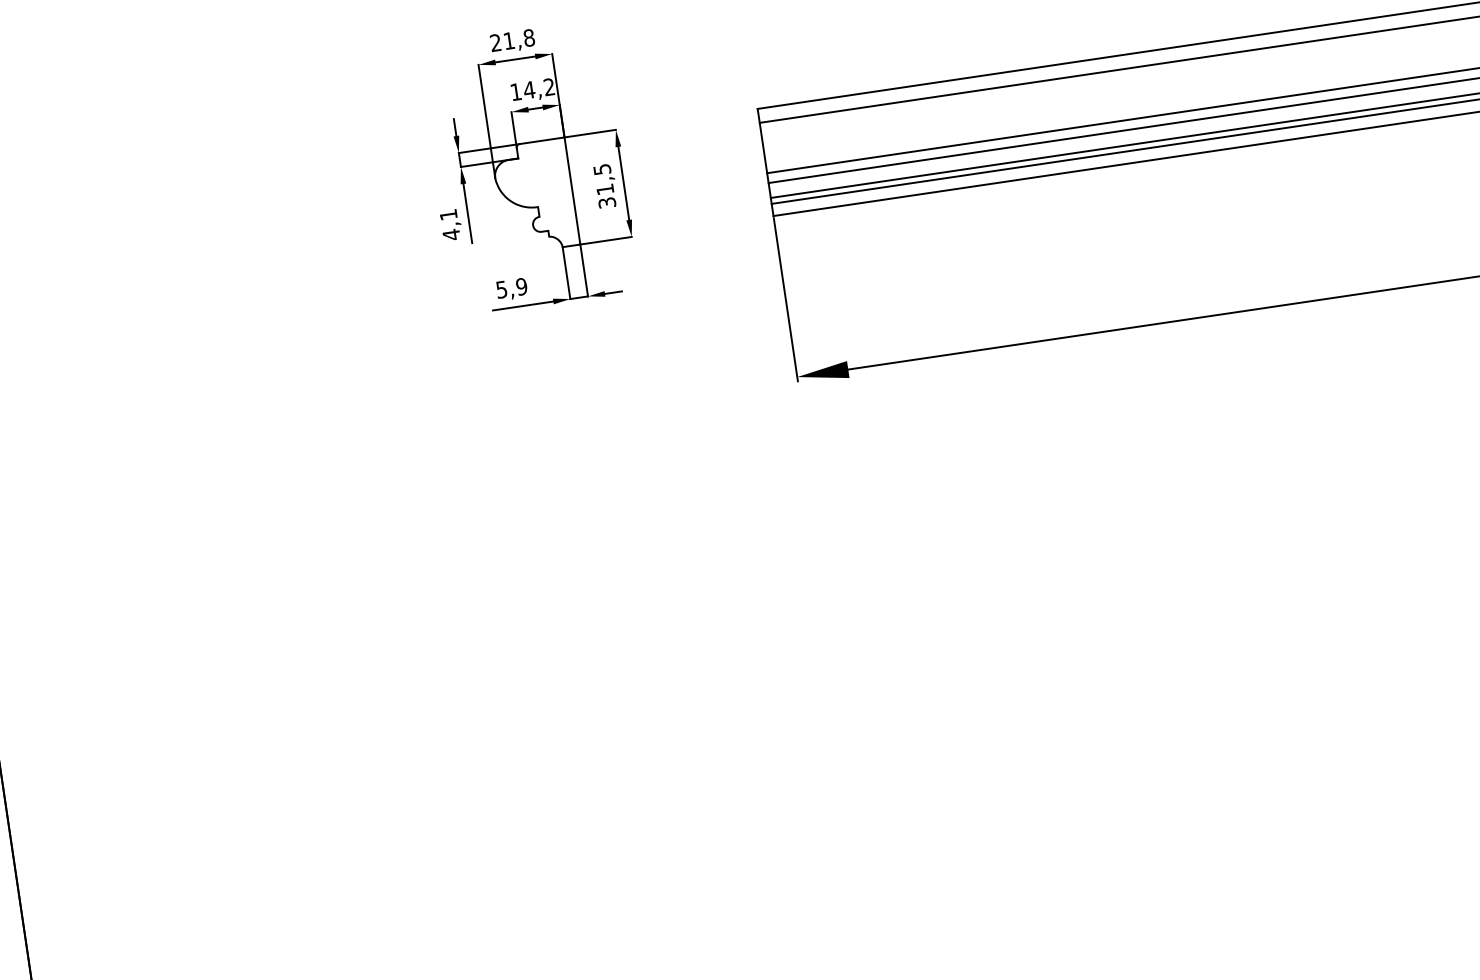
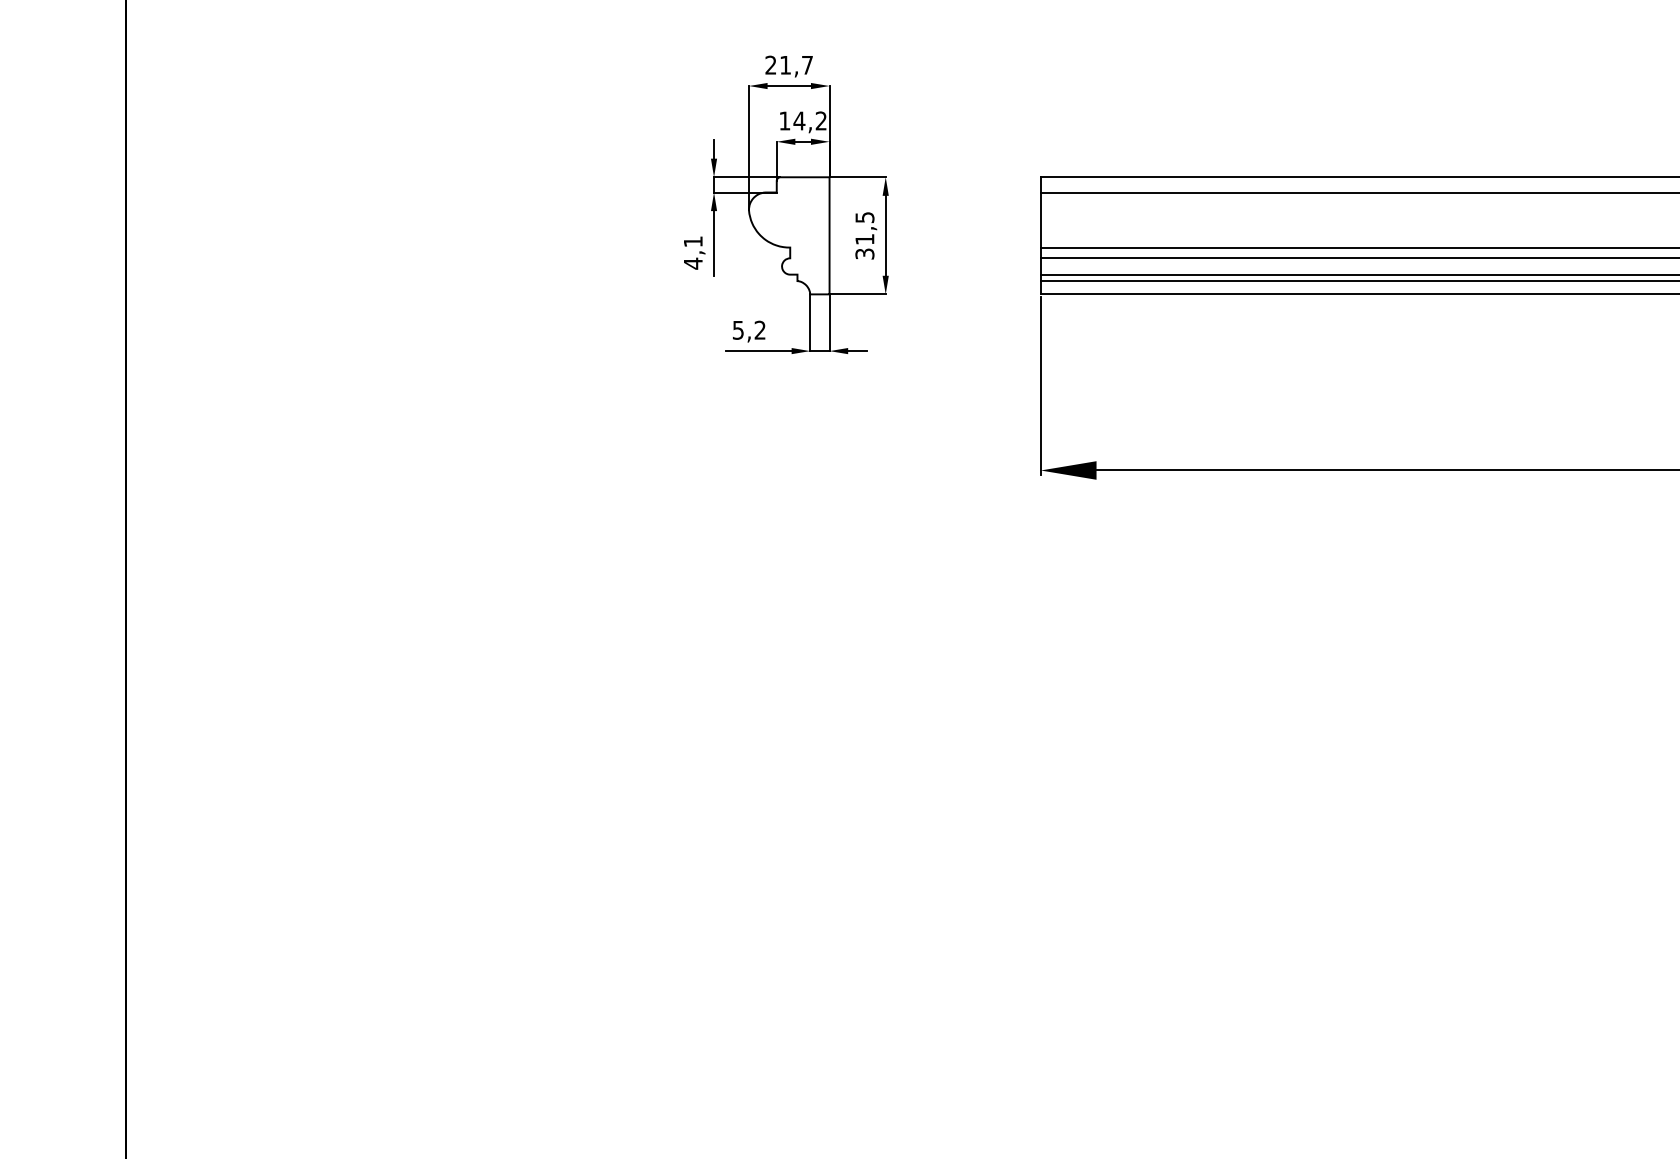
text: (529, 37) -> (807, 64), 21,8 -> 21,7
text: (521, 286) -> (759, 329), 5,9 -> 5,2

